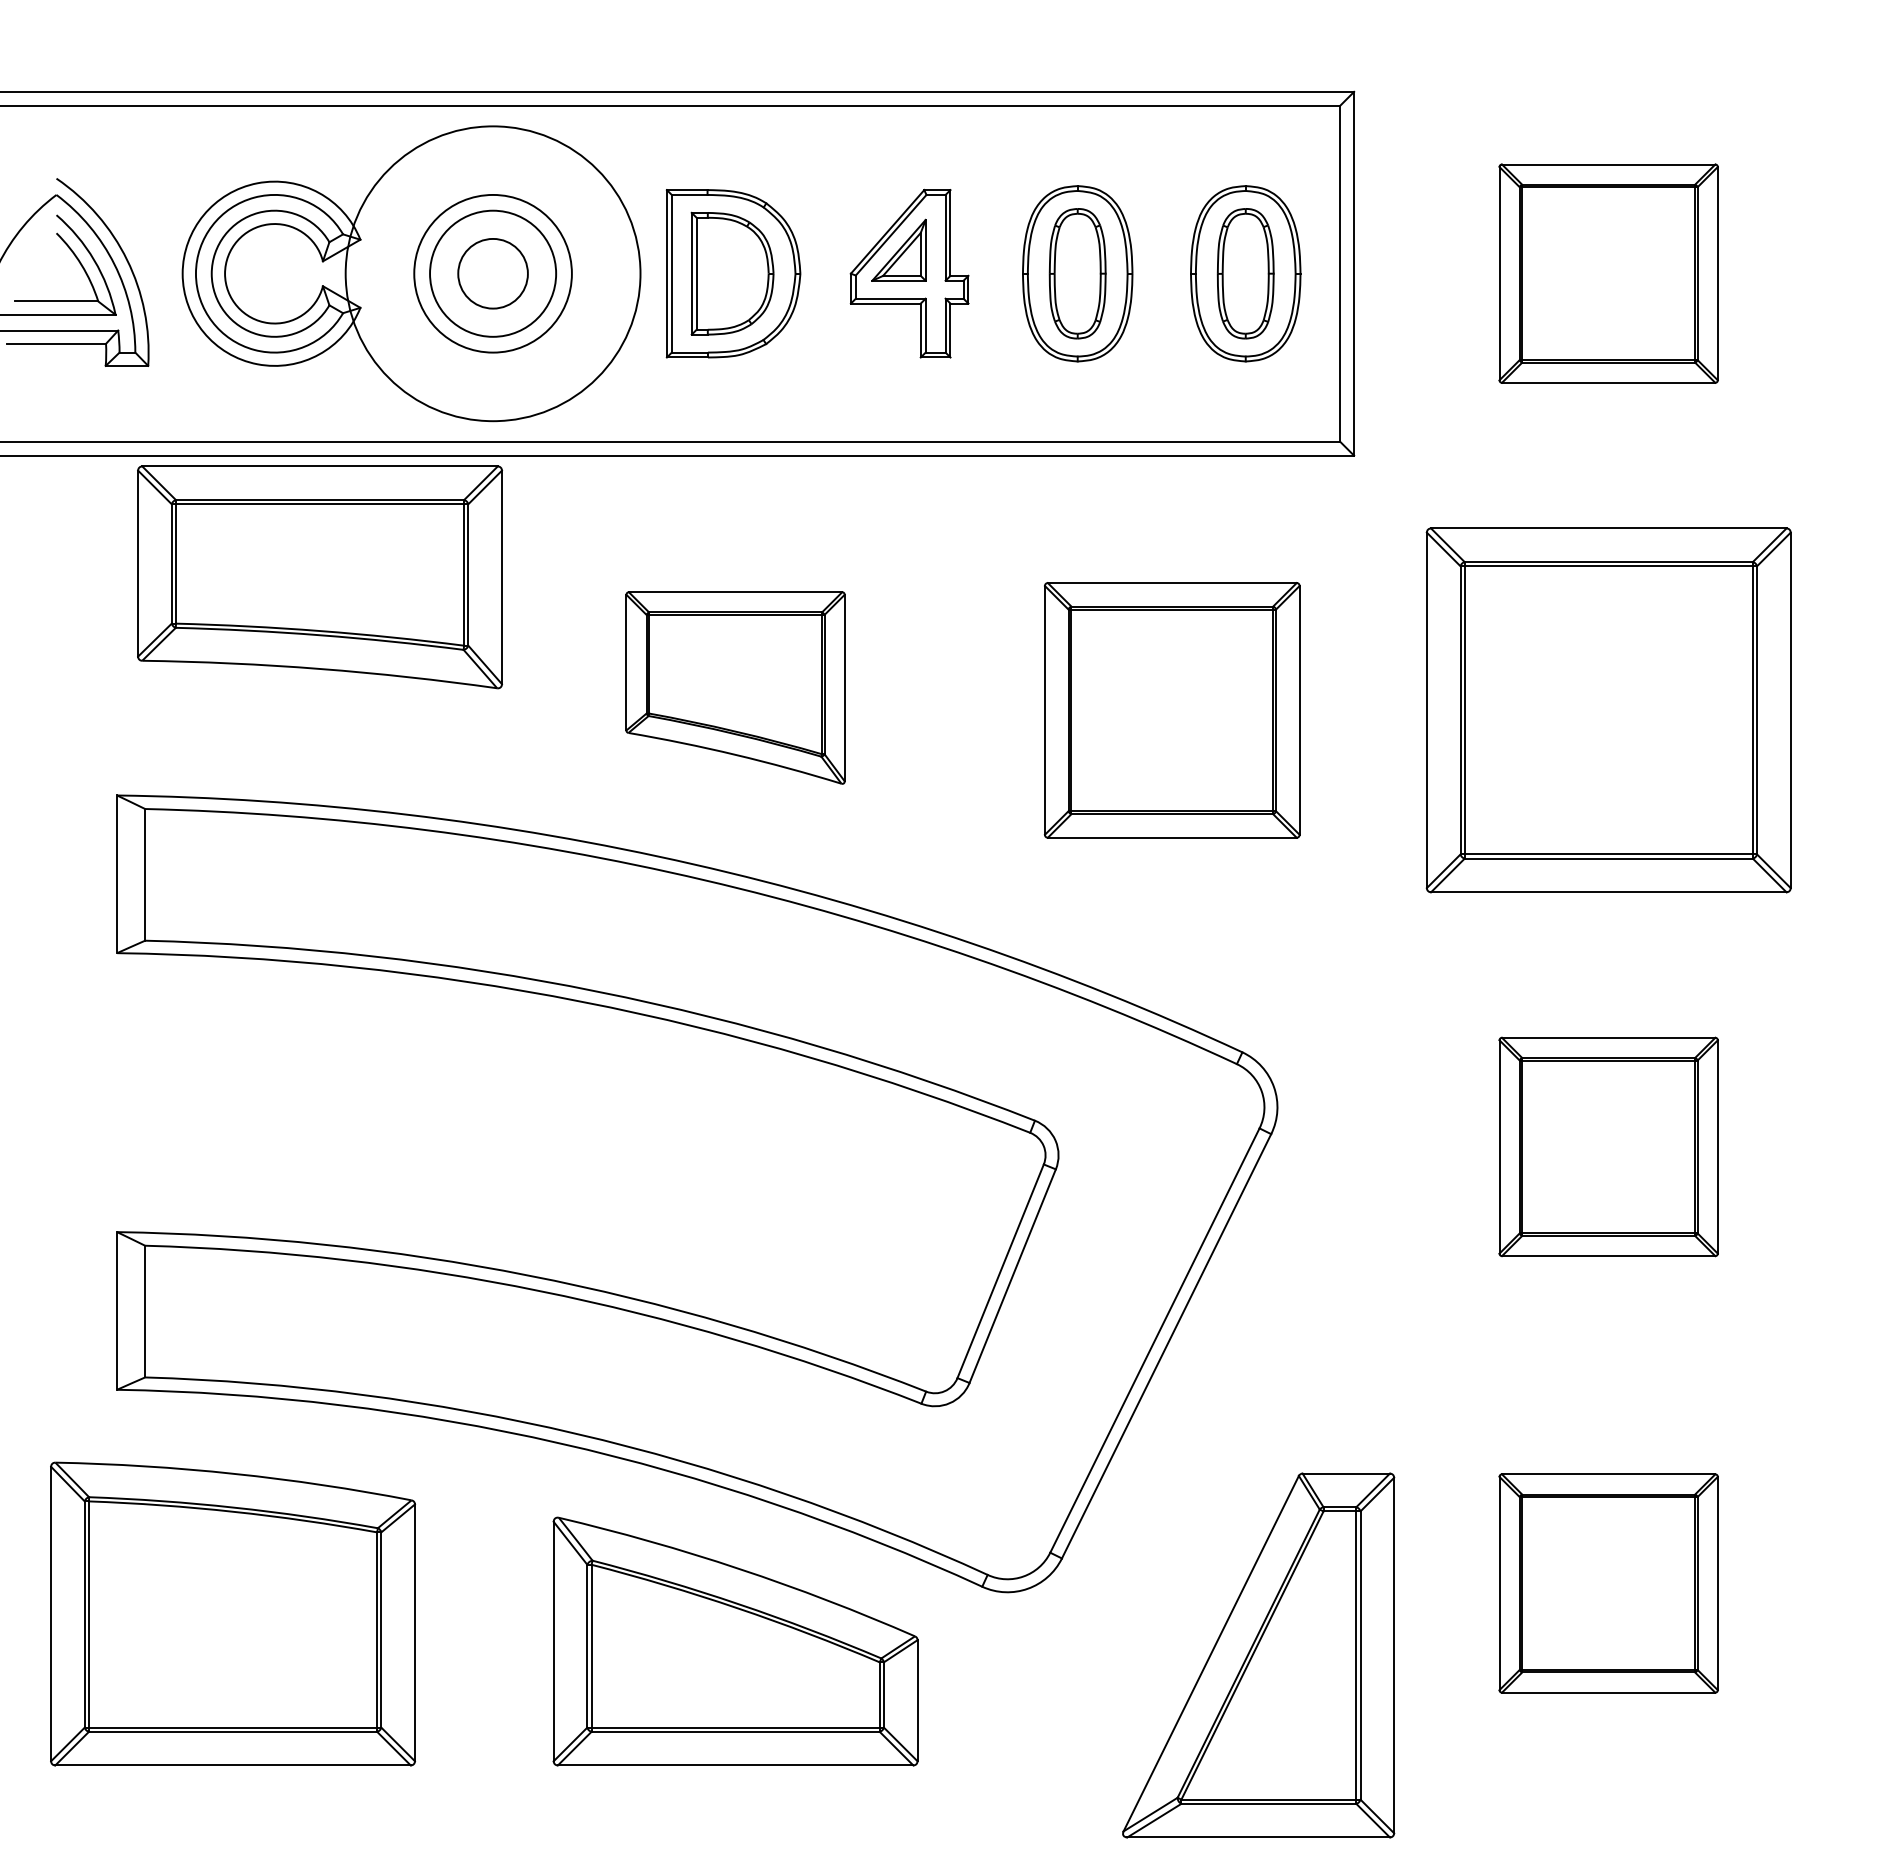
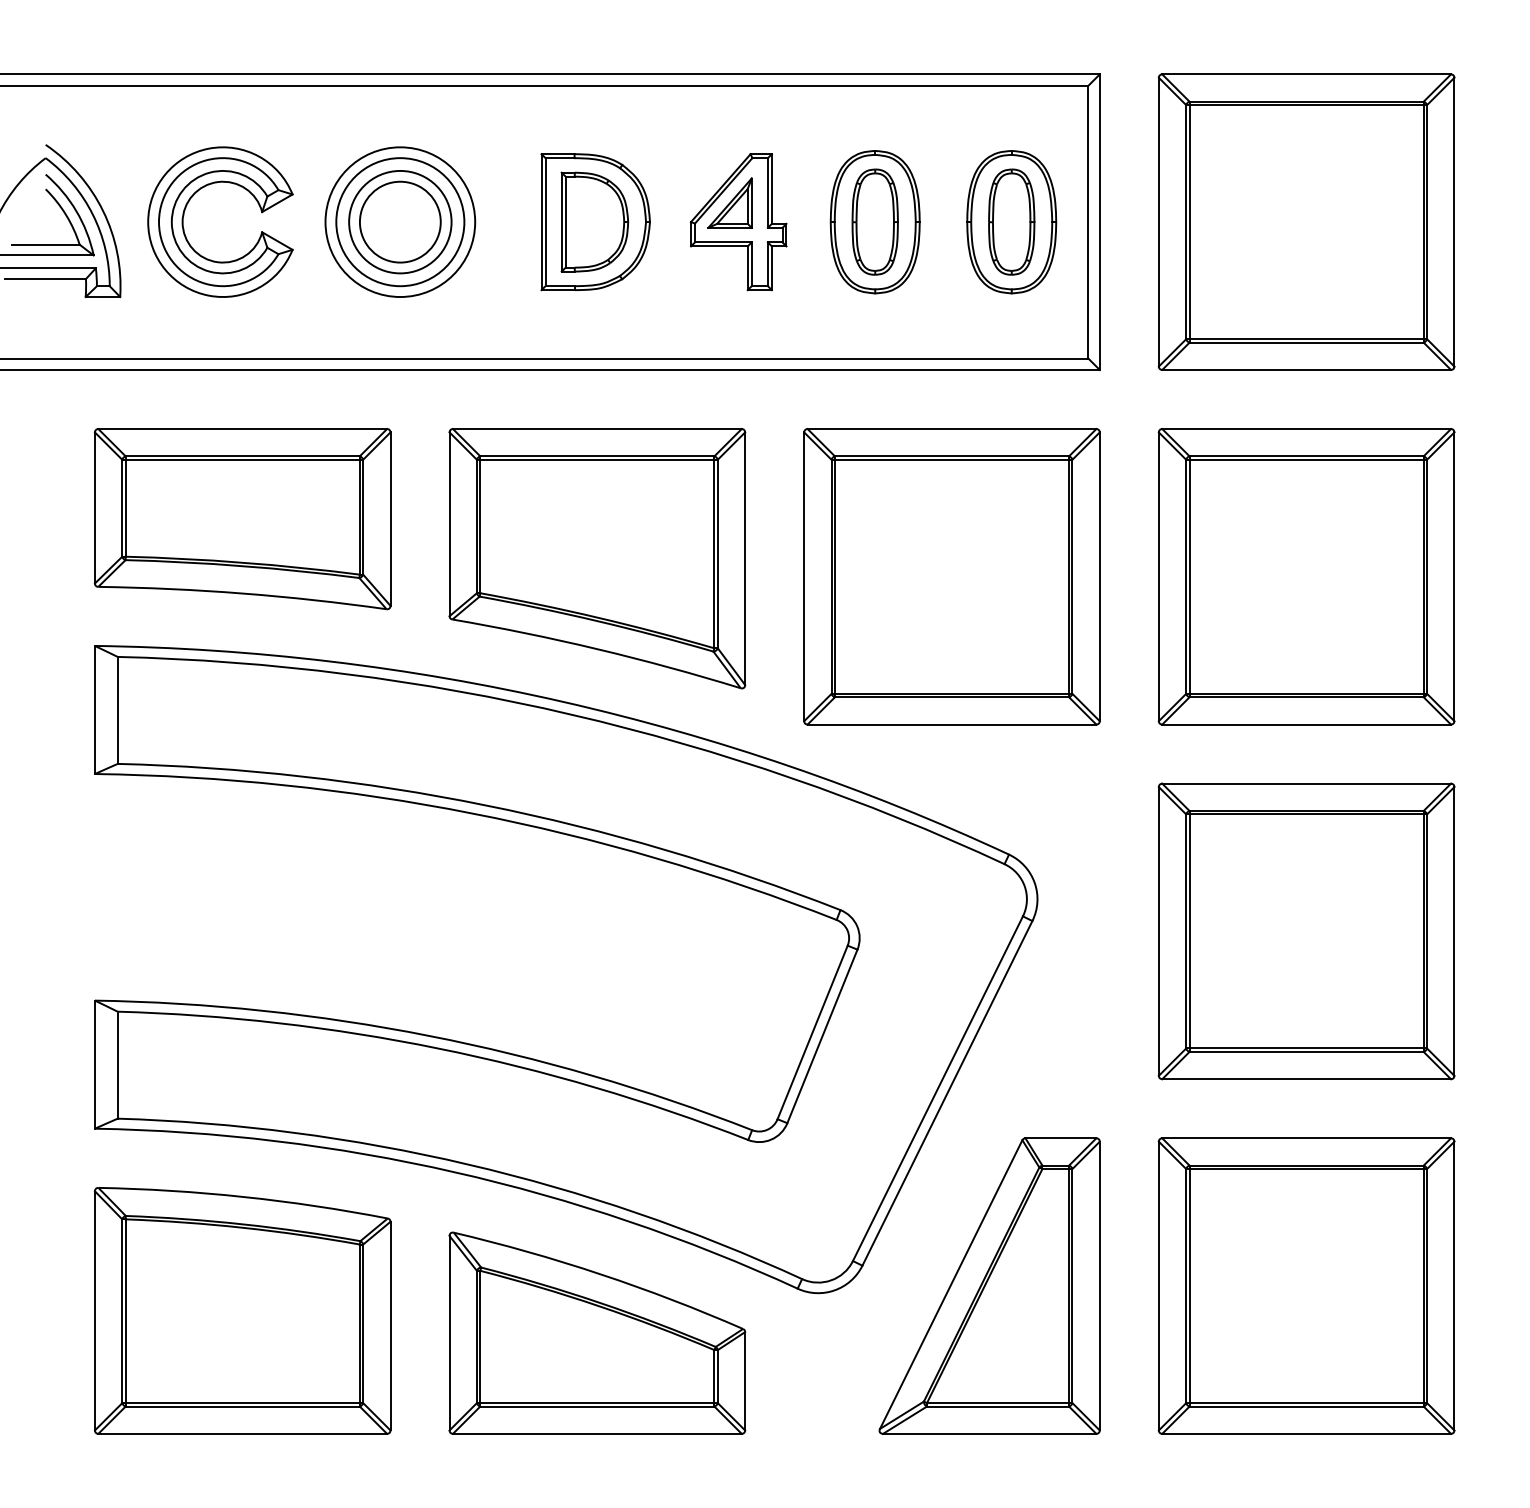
circle: (492, 273) -> (399, 221), size x0.62
circle: (492, 273) -> (399, 221), size x1.43
part: (1608, 273) -> (1306, 221), size x1.67
part: (319, 577) -> (242, 519), moved
part: (735, 687) -> (597, 558), size x1.67
part: (1172, 710) -> (952, 576), size x1.43
part: (1608, 1146) -> (1306, 931), size x1.67
part: (1608, 1583) -> (1306, 1286), size x1.67
part: (232, 1613) -> (242, 1310), moved
part: (1258, 1655) -> (989, 1286), moved

